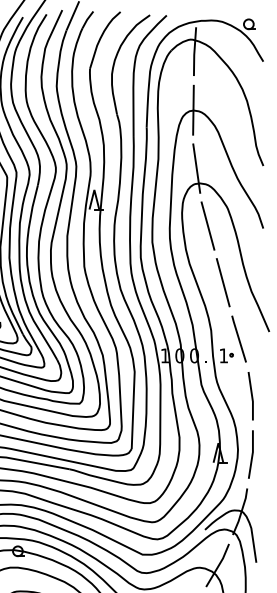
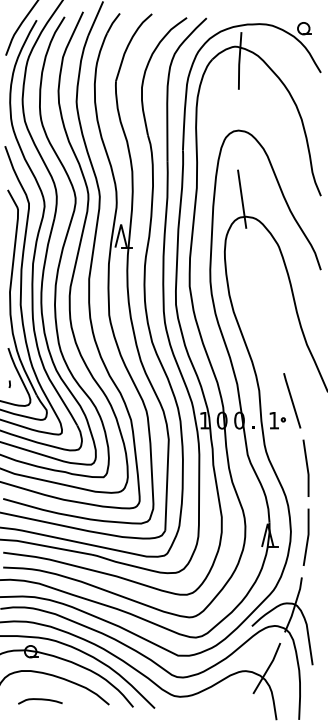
line: (192, 110) -> (237, 130), removed
line: (208, 225) -> (255, 266), removed
line: (222, 283) -> (272, 334), removed

